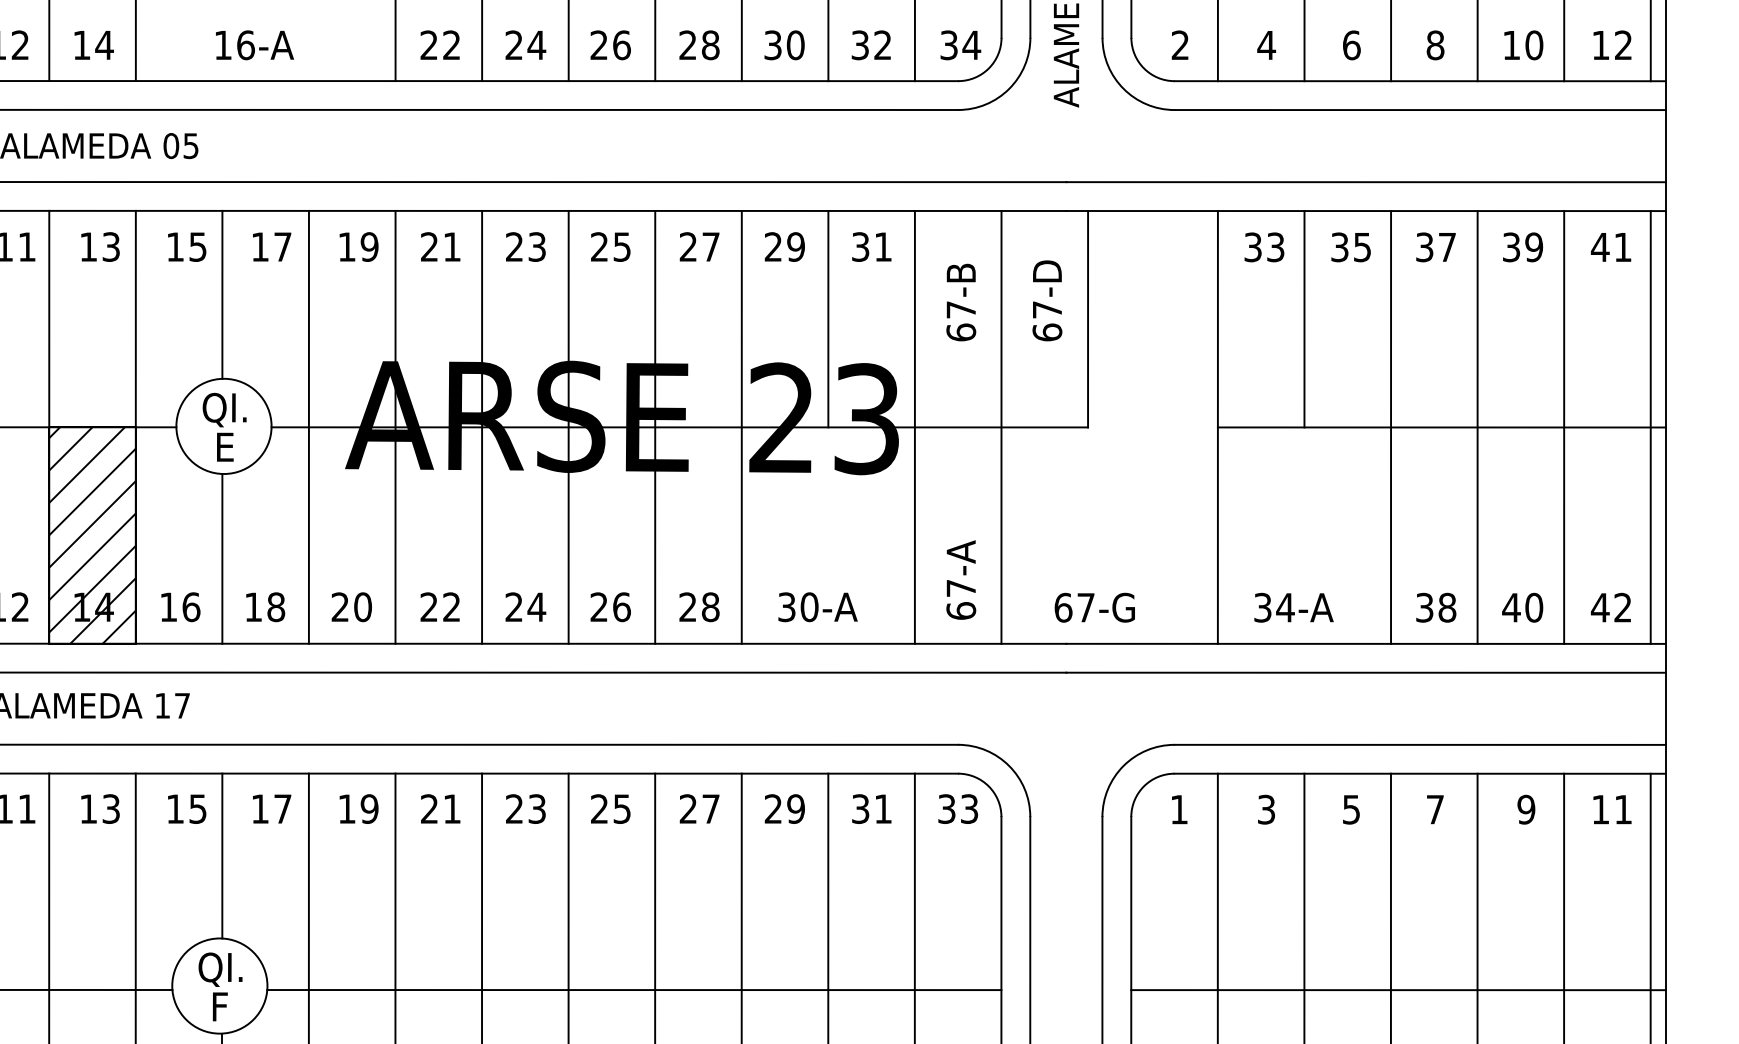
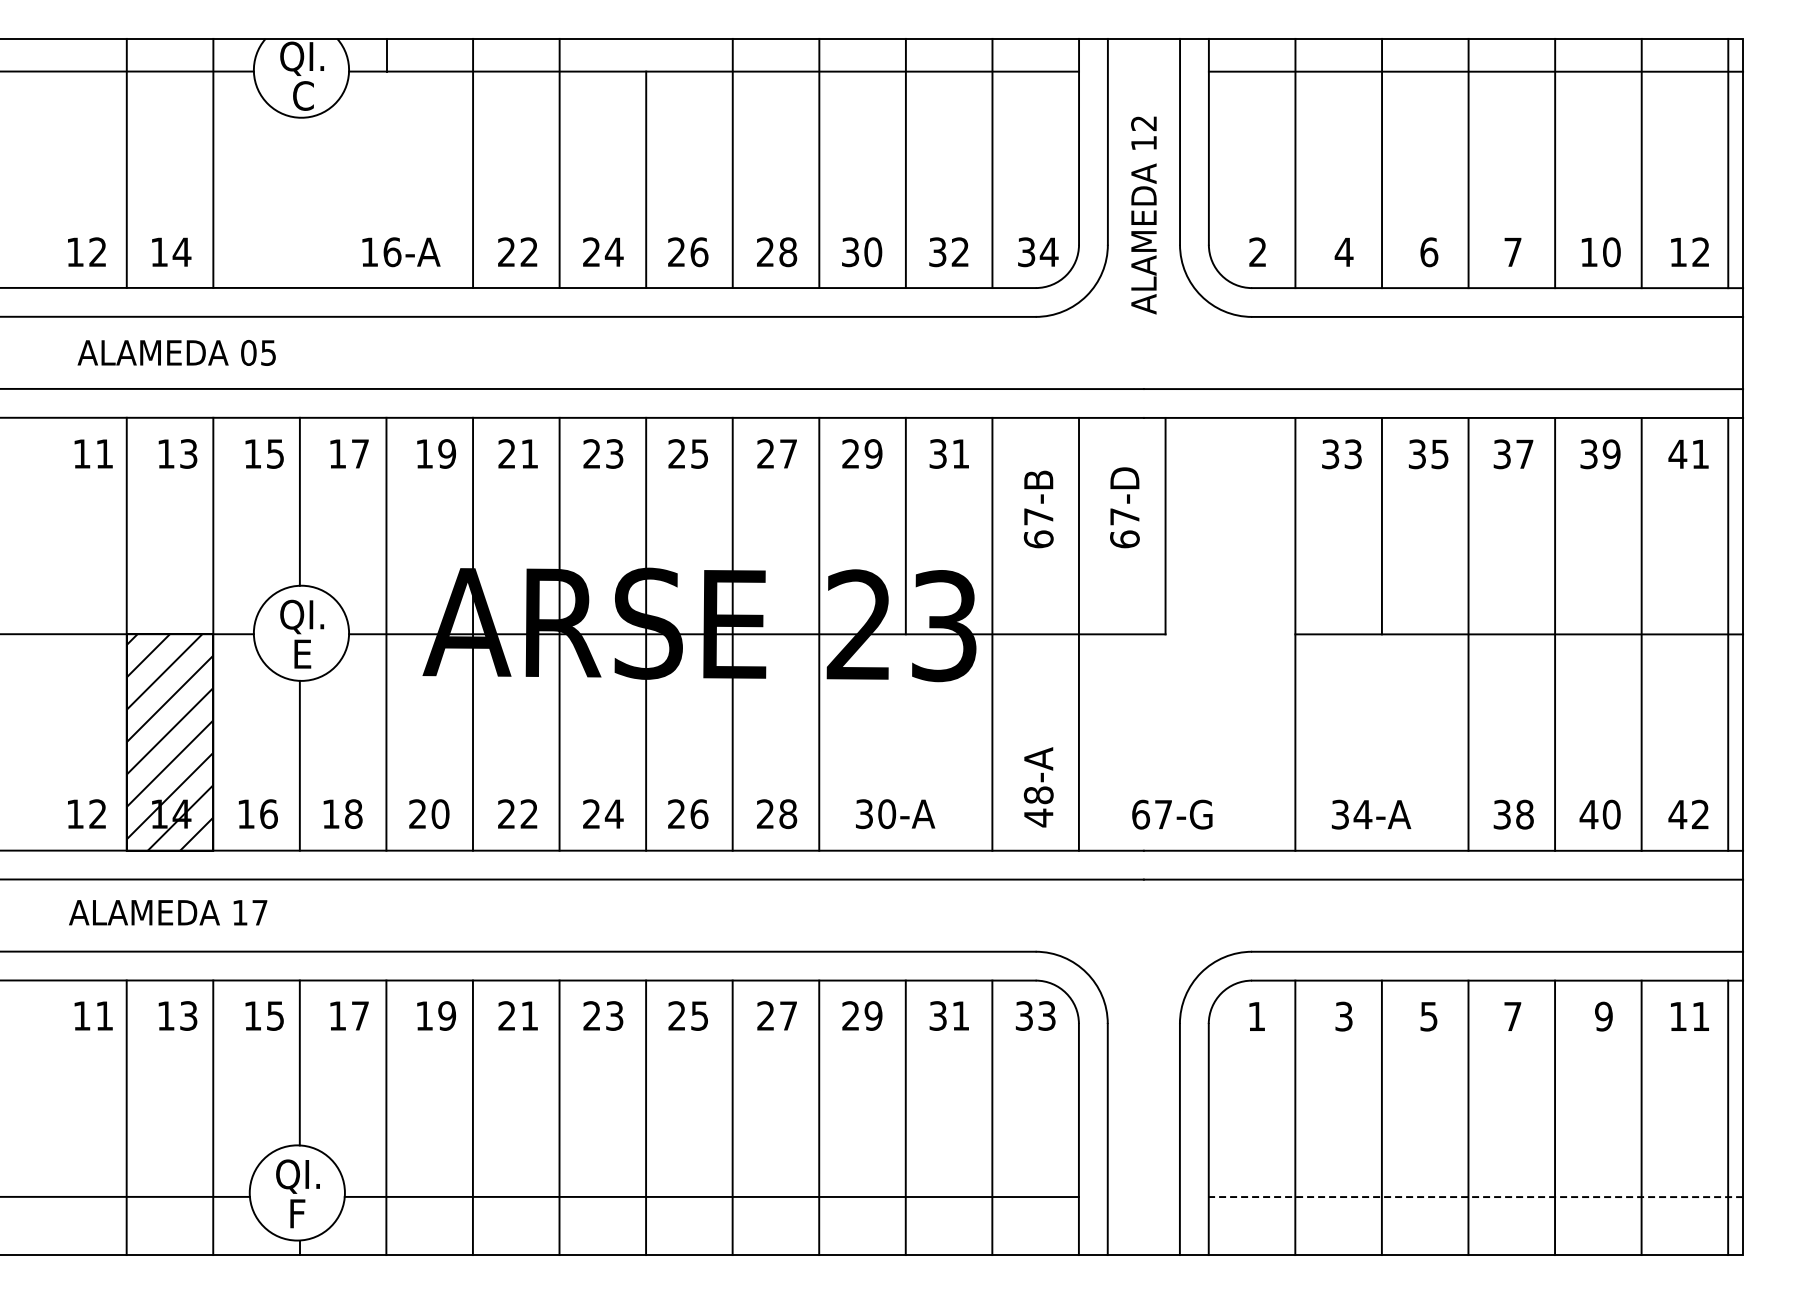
text: (255, 45) -> (401, 252), moved
text: (1435, 45) -> (1512, 252), 8 -> 7
text: (961, 599) -> (1038, 806), 67-A -> 48-A
line: (1398, 990) -> (1475, 1197), solid -> dashed

